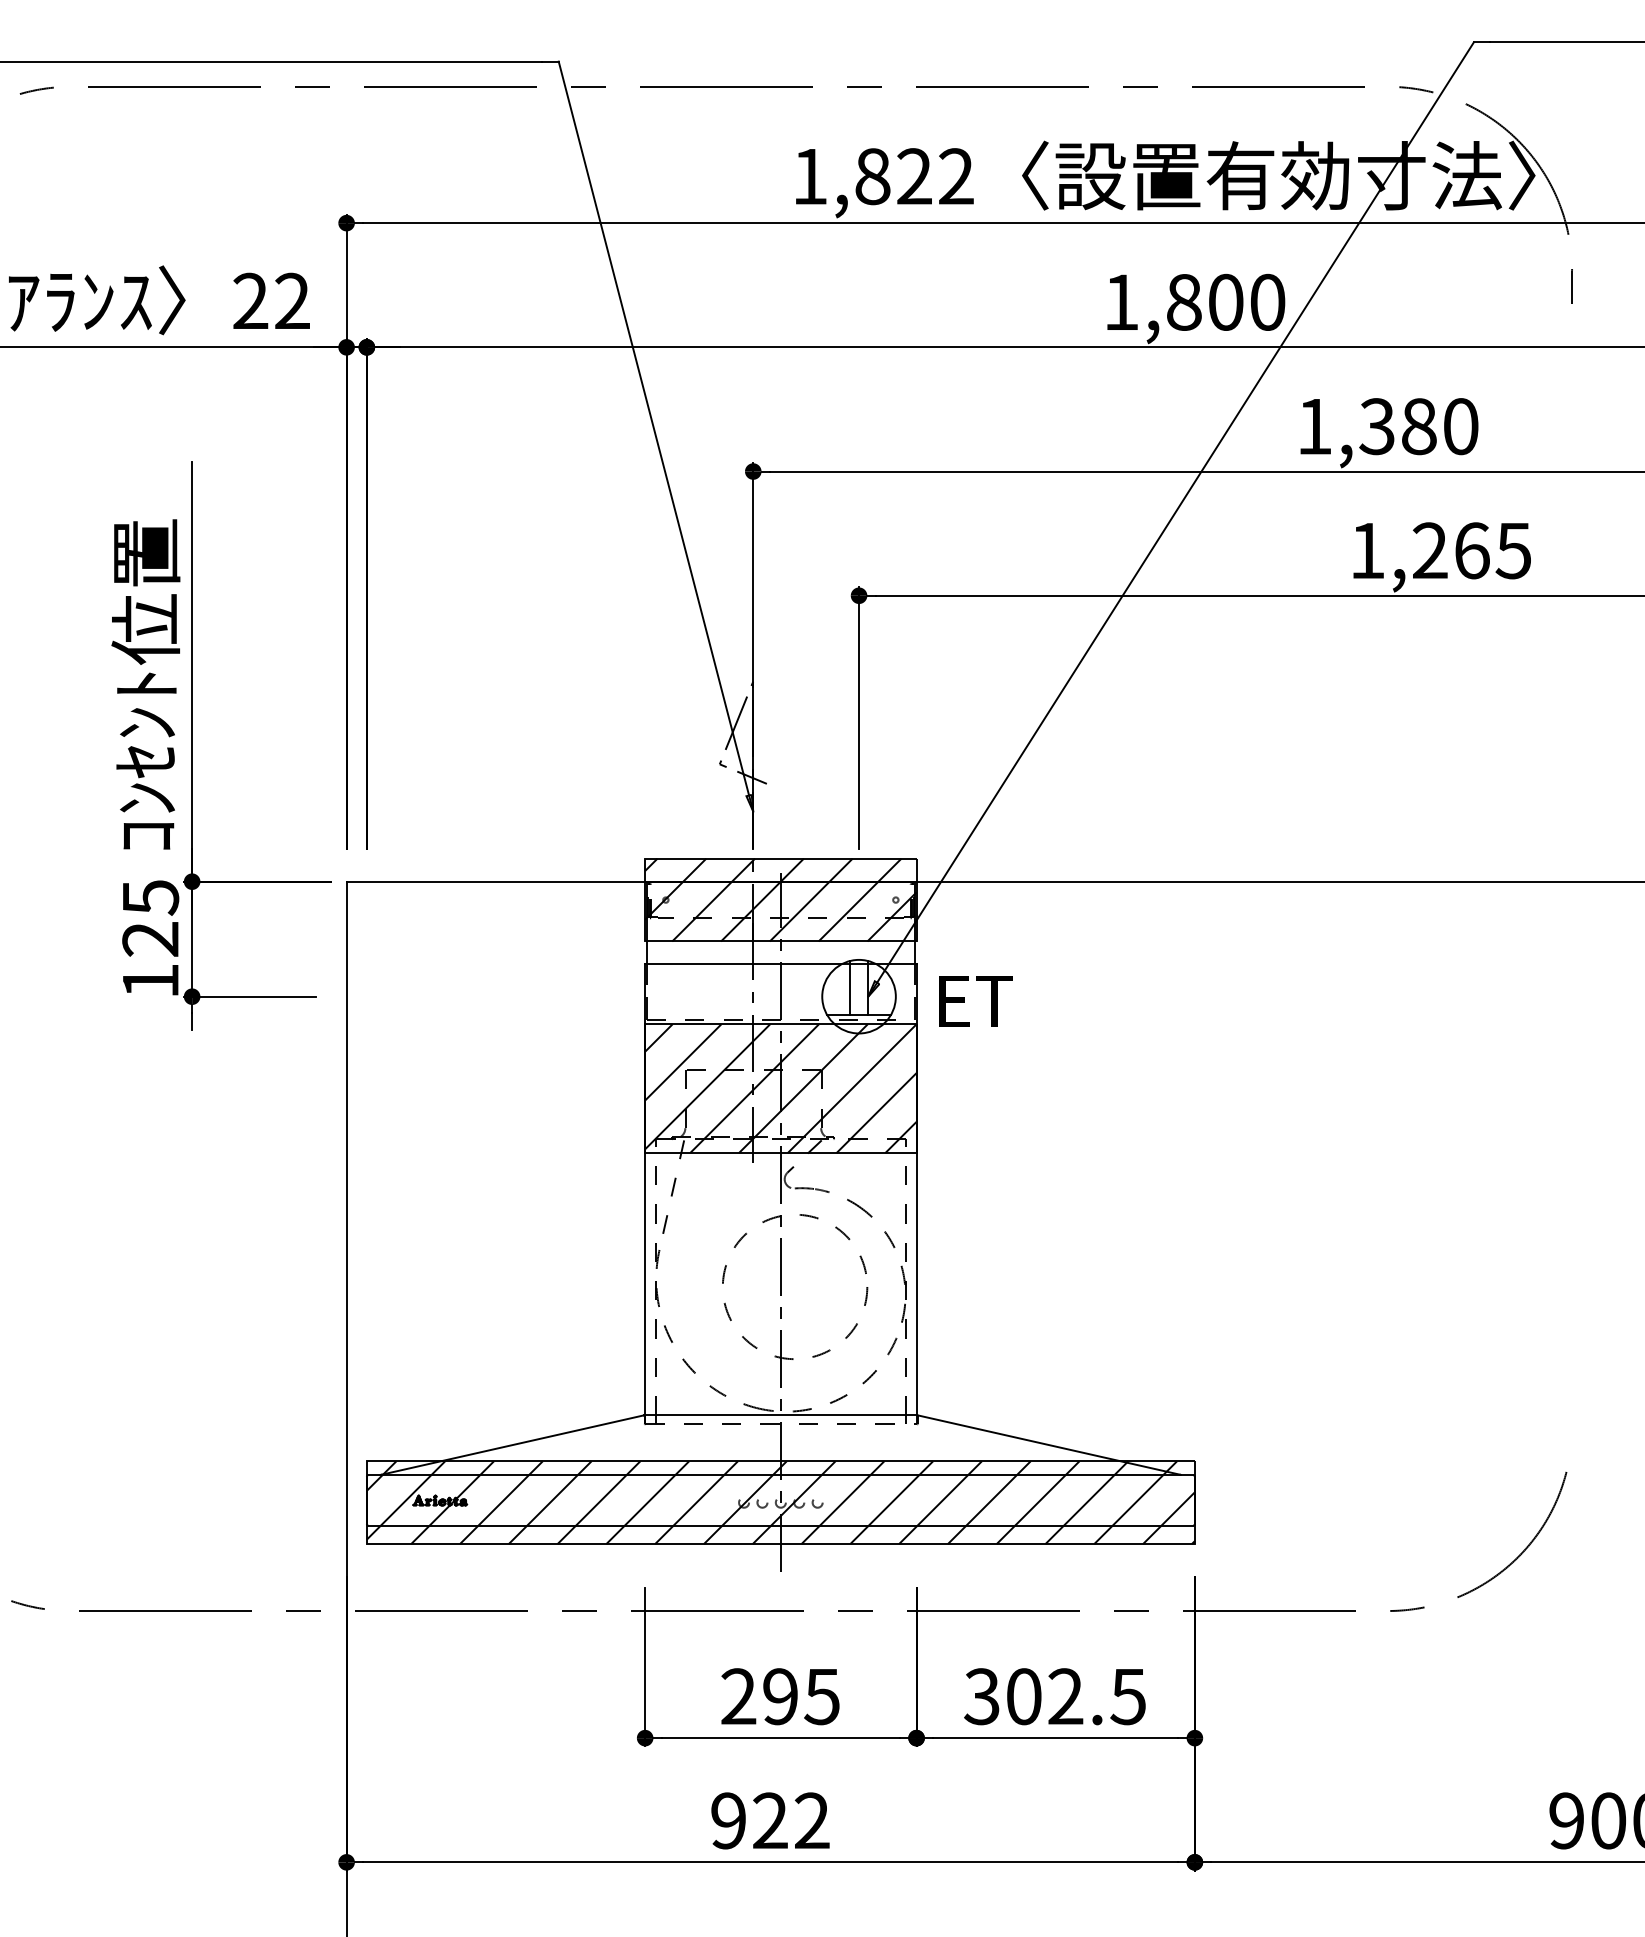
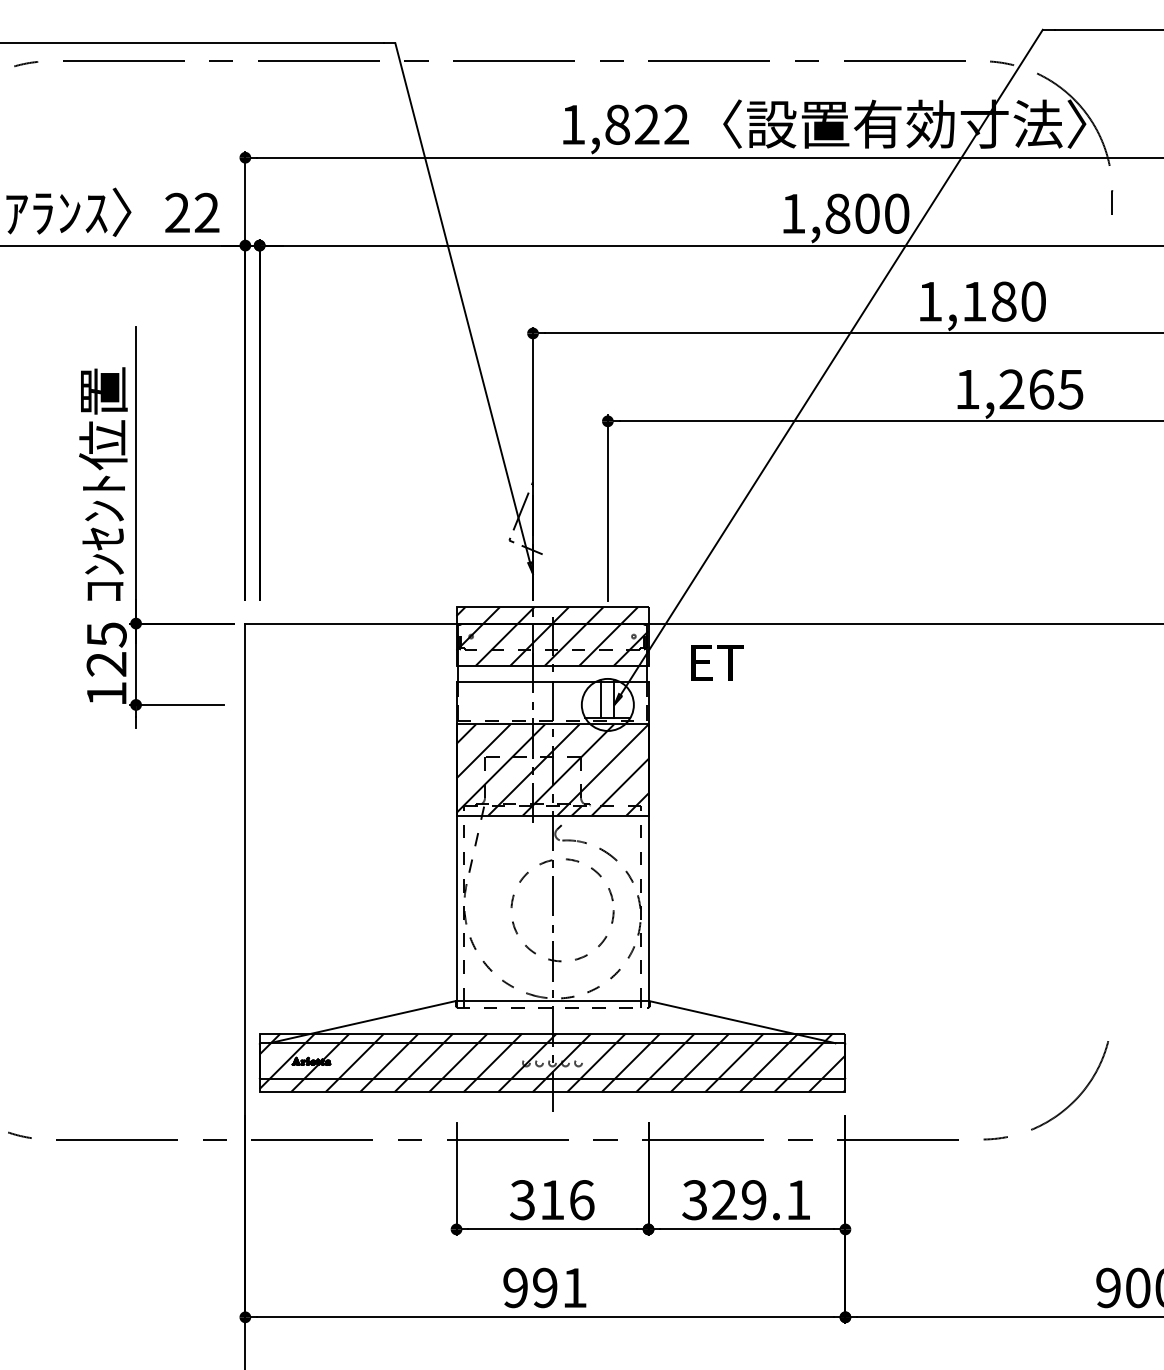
text: (1376, 426) -> (973, 301), 1,380 -> 1,180
text: (975, 1001) -> (717, 663), moved
text: (780, 1696) -> (552, 1199), 295 -> 316
text: (1075, 1696) -> (760, 1199), 302.5 -> 329.1
text: (791, 1820) -> (560, 1287), 922 -> 991

